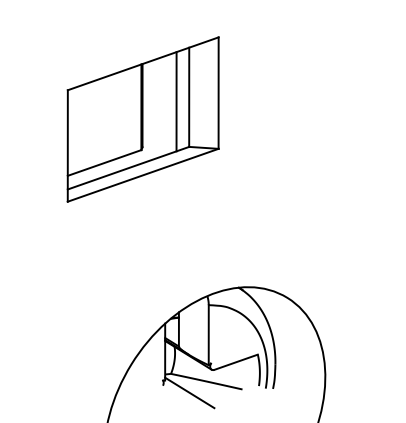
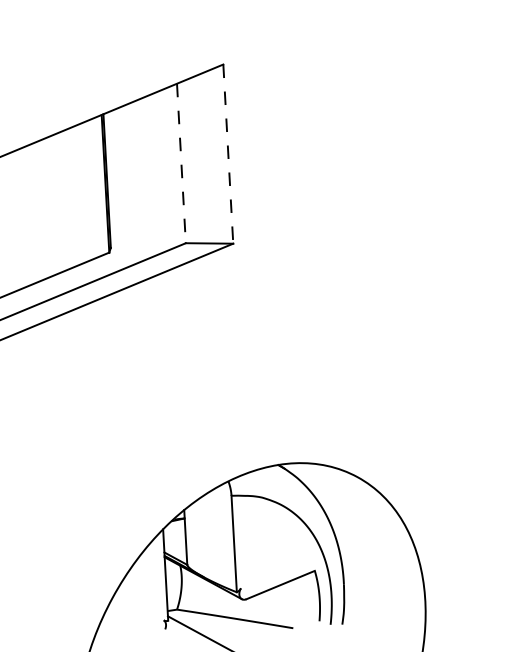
line: (218, 93) -> (228, 154), solid -> dashed
line: (189, 97) -> (181, 163), solid -> dashed
line: (176, 101) -> (161, 171), removed

